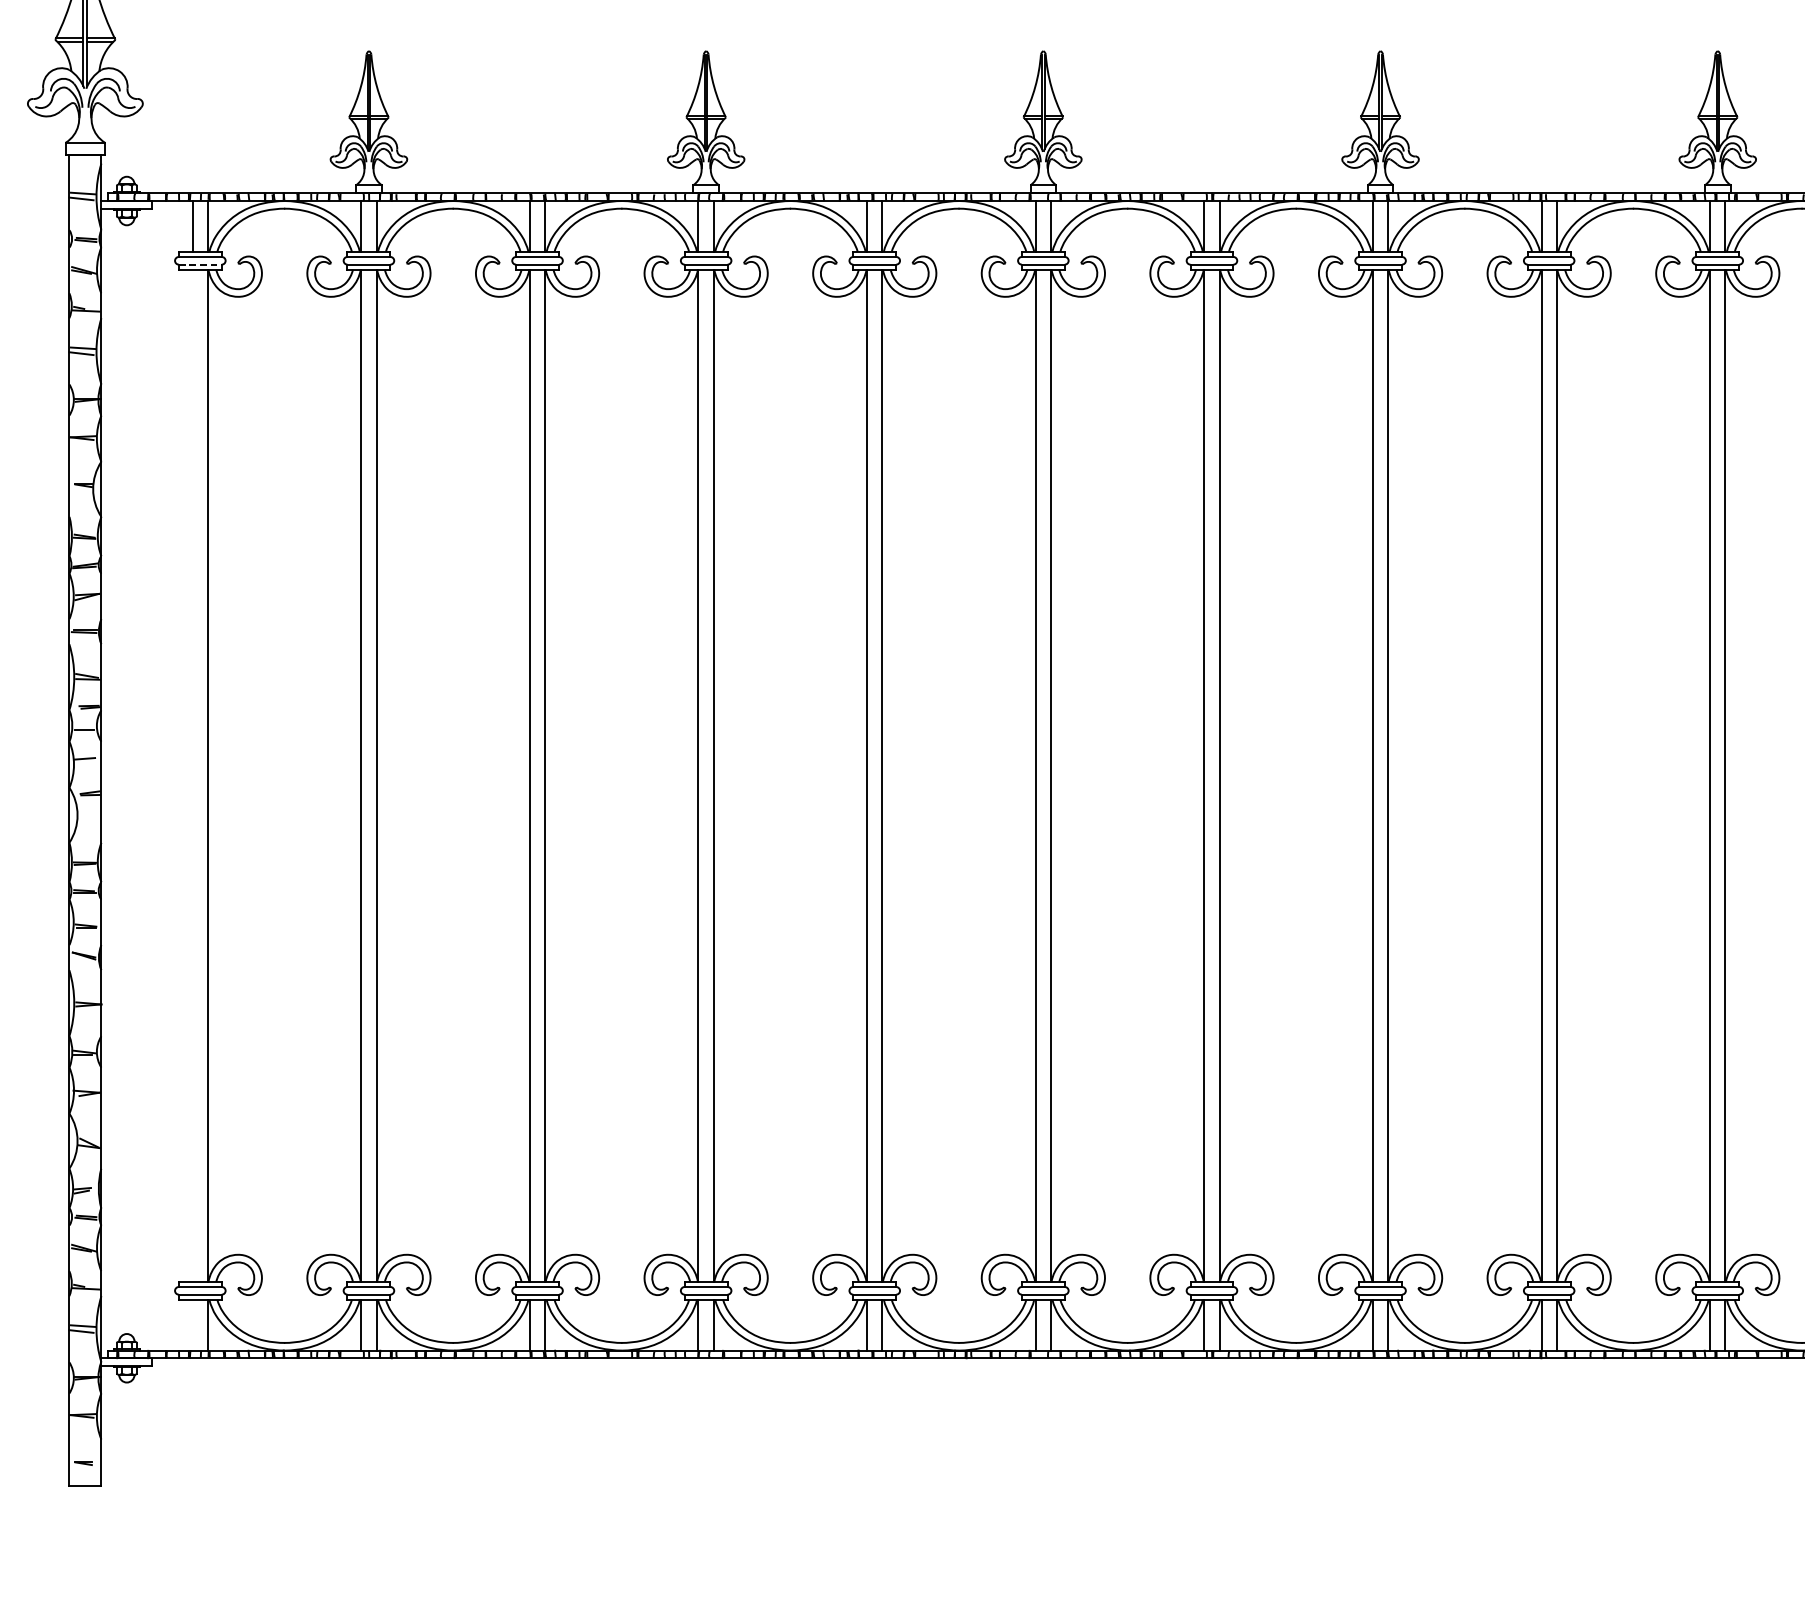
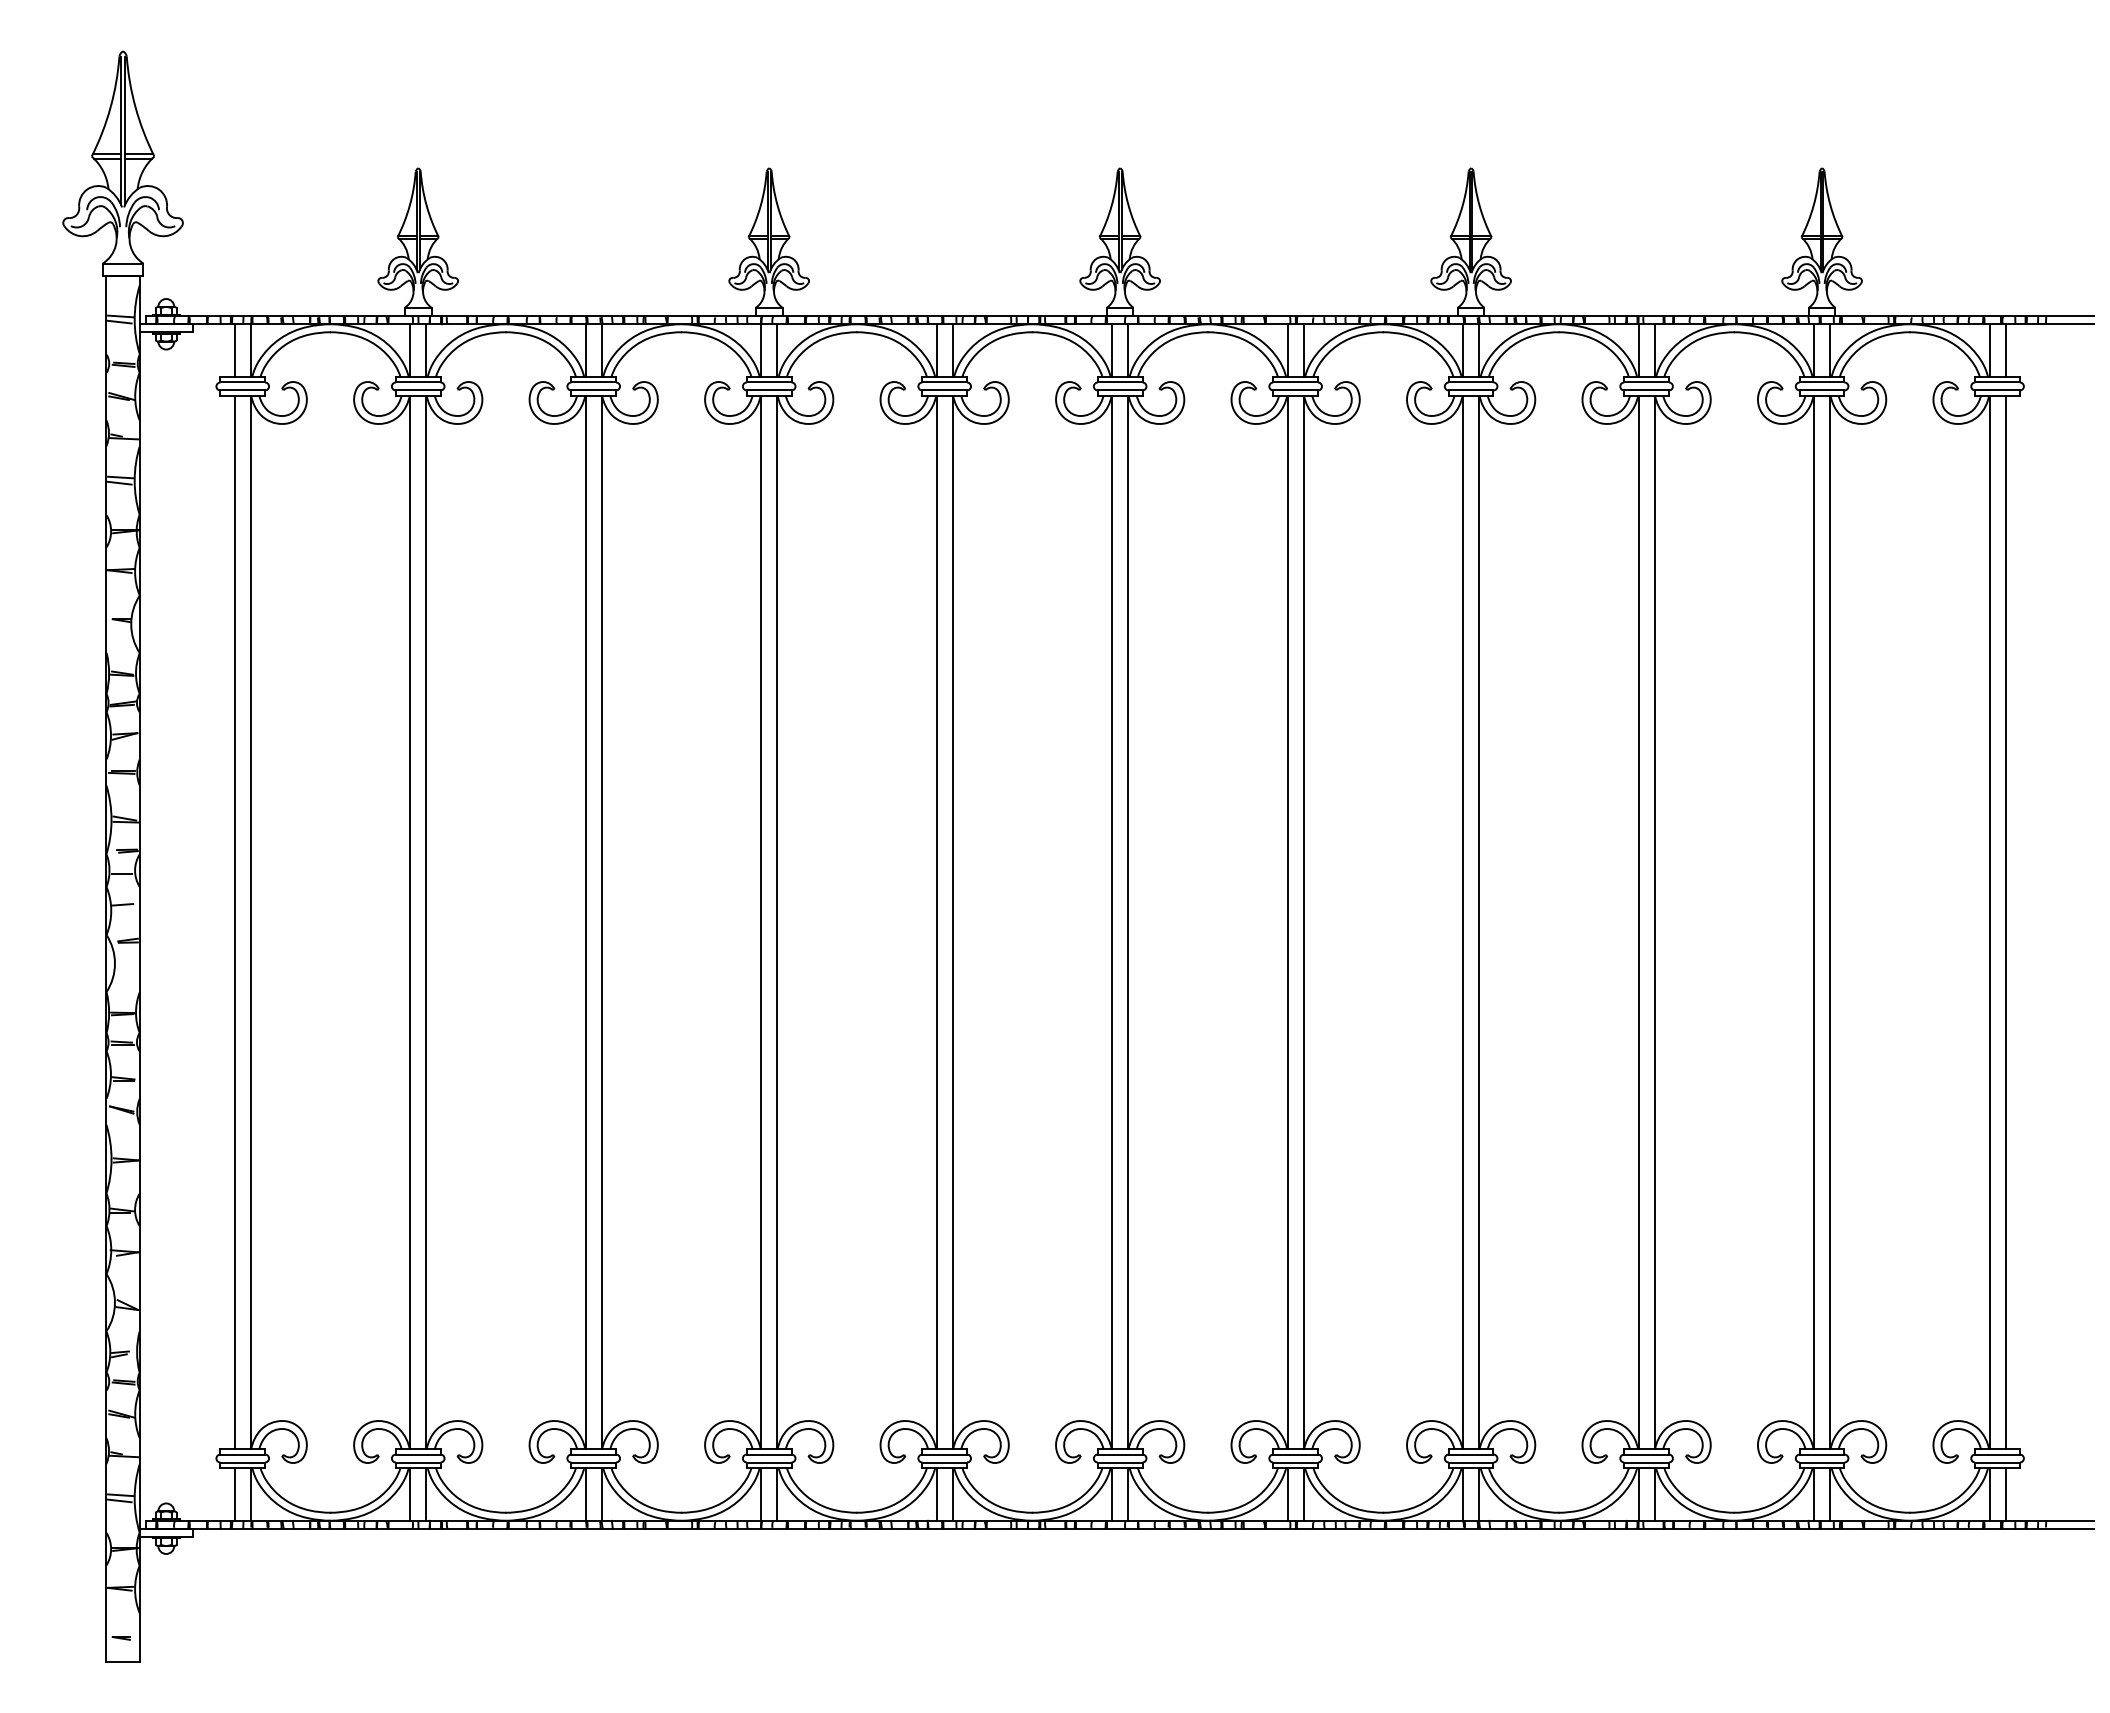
line: (201, 264) -> (243, 390), dashed -> solid
line: (192, 775) -> (234, 922), added
line: (192, 1324) -> (234, 1493), added

